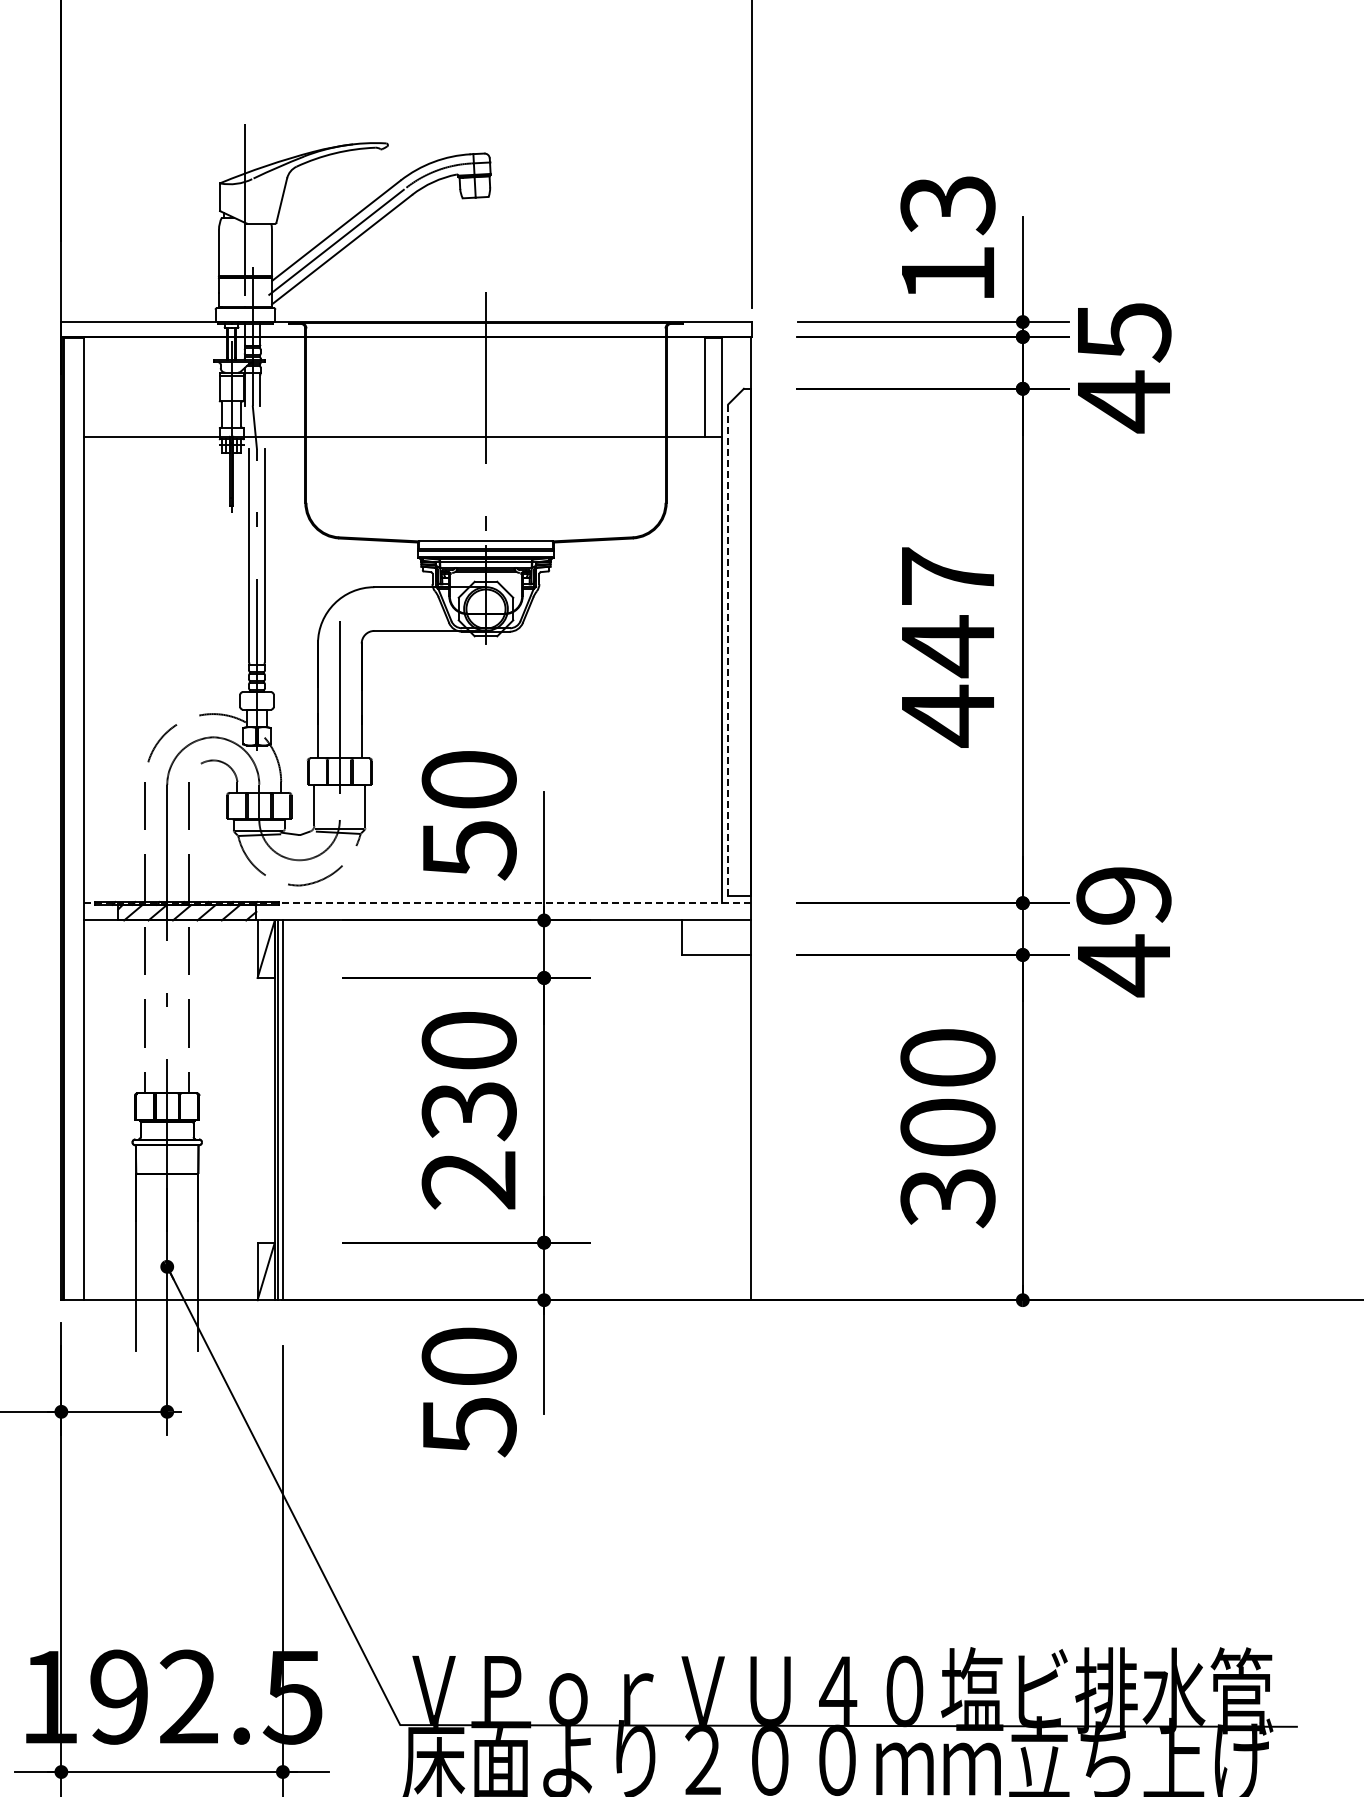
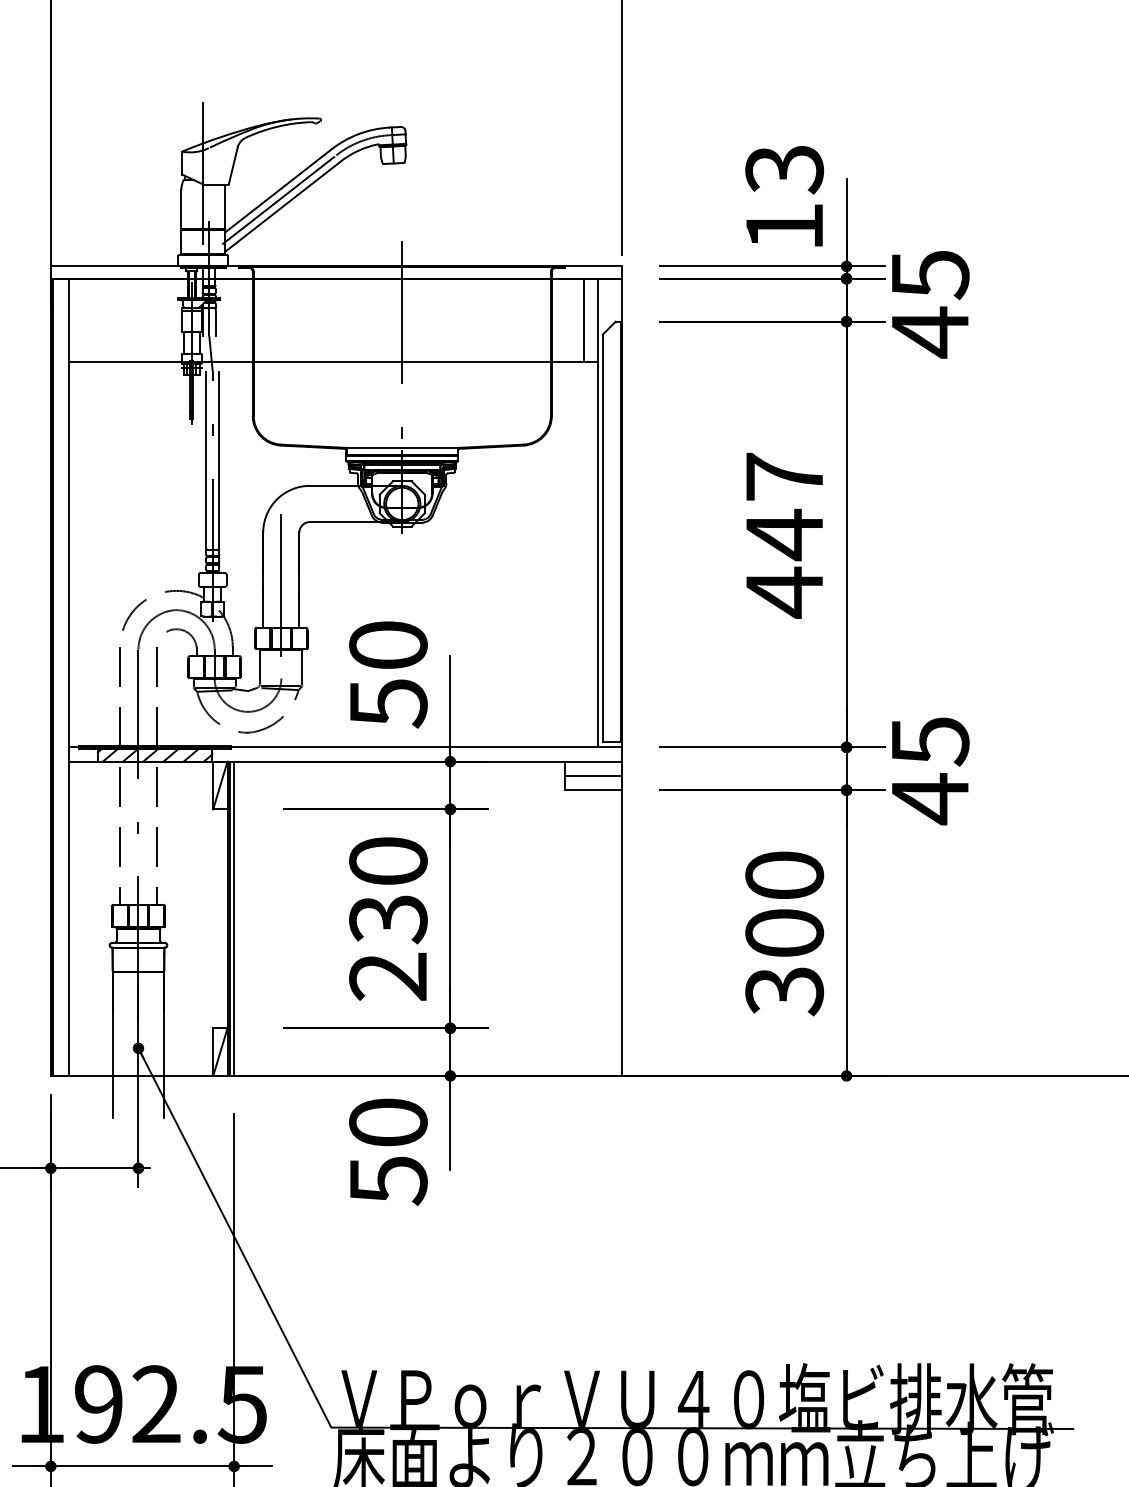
line: (728, 650) -> (602, 538), dashed -> solid
text: (1123, 896) -> (929, 741), 49 -> 45
line: (417, 903) -> (345, 747), dashed -> solid
line: (716, 937) -> (593, 775), added

